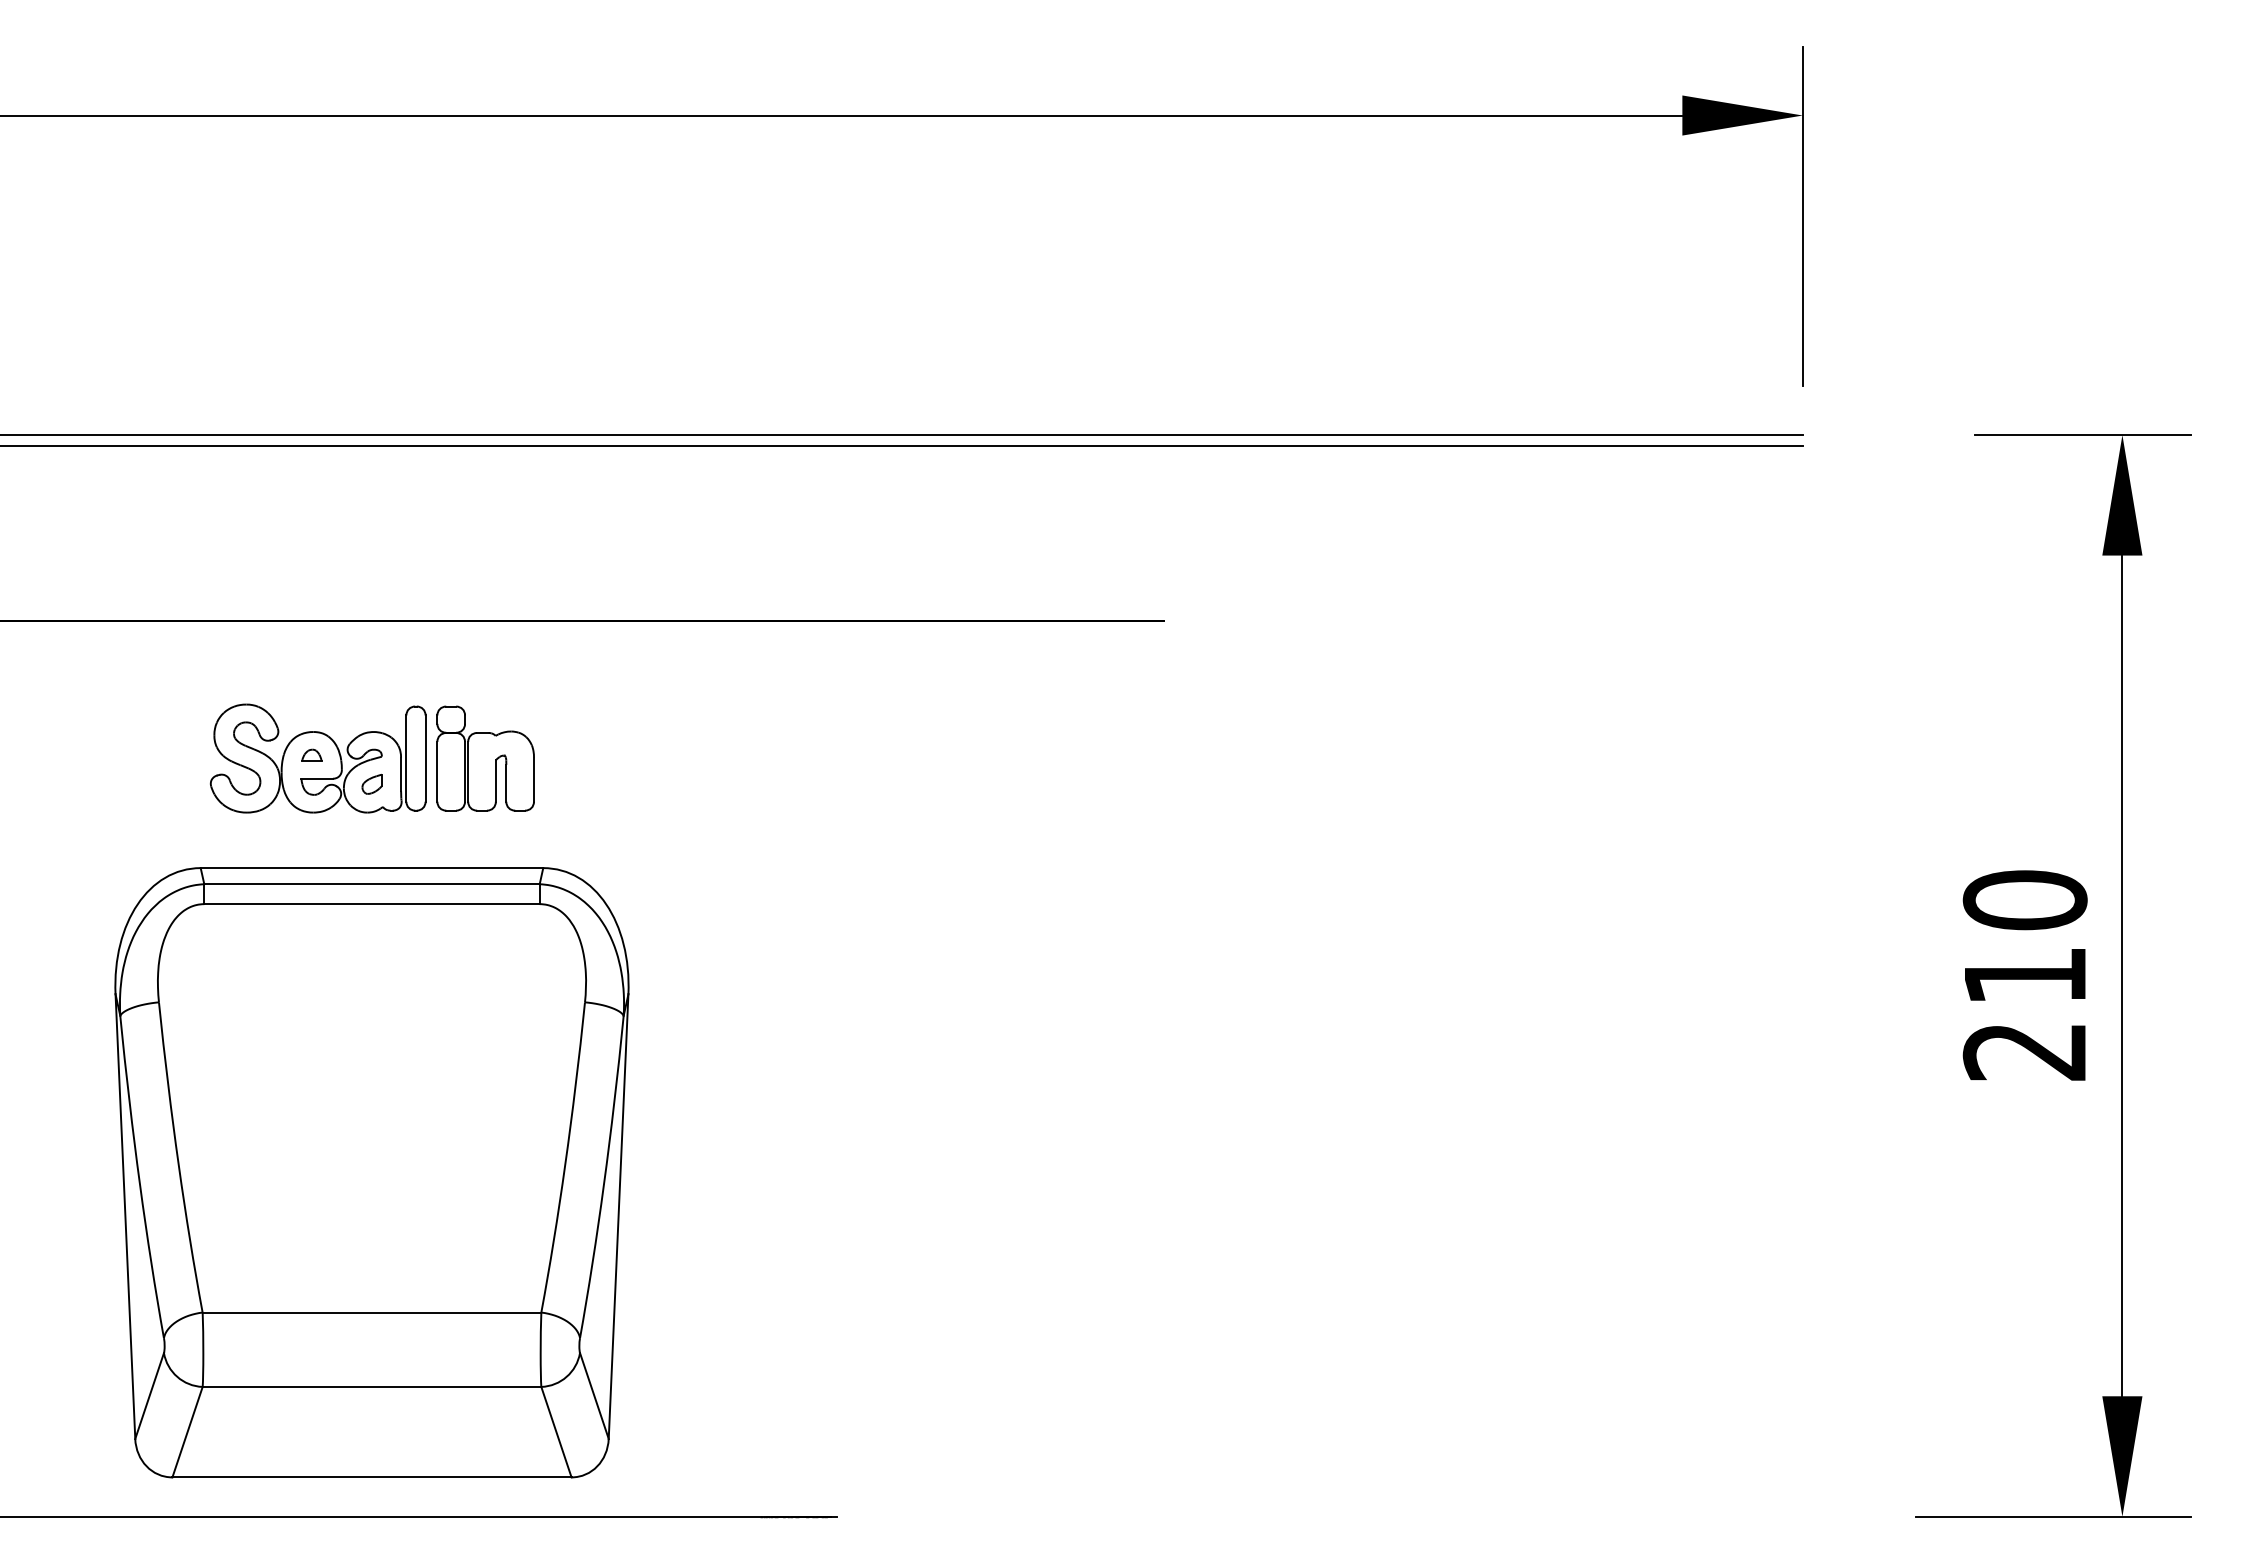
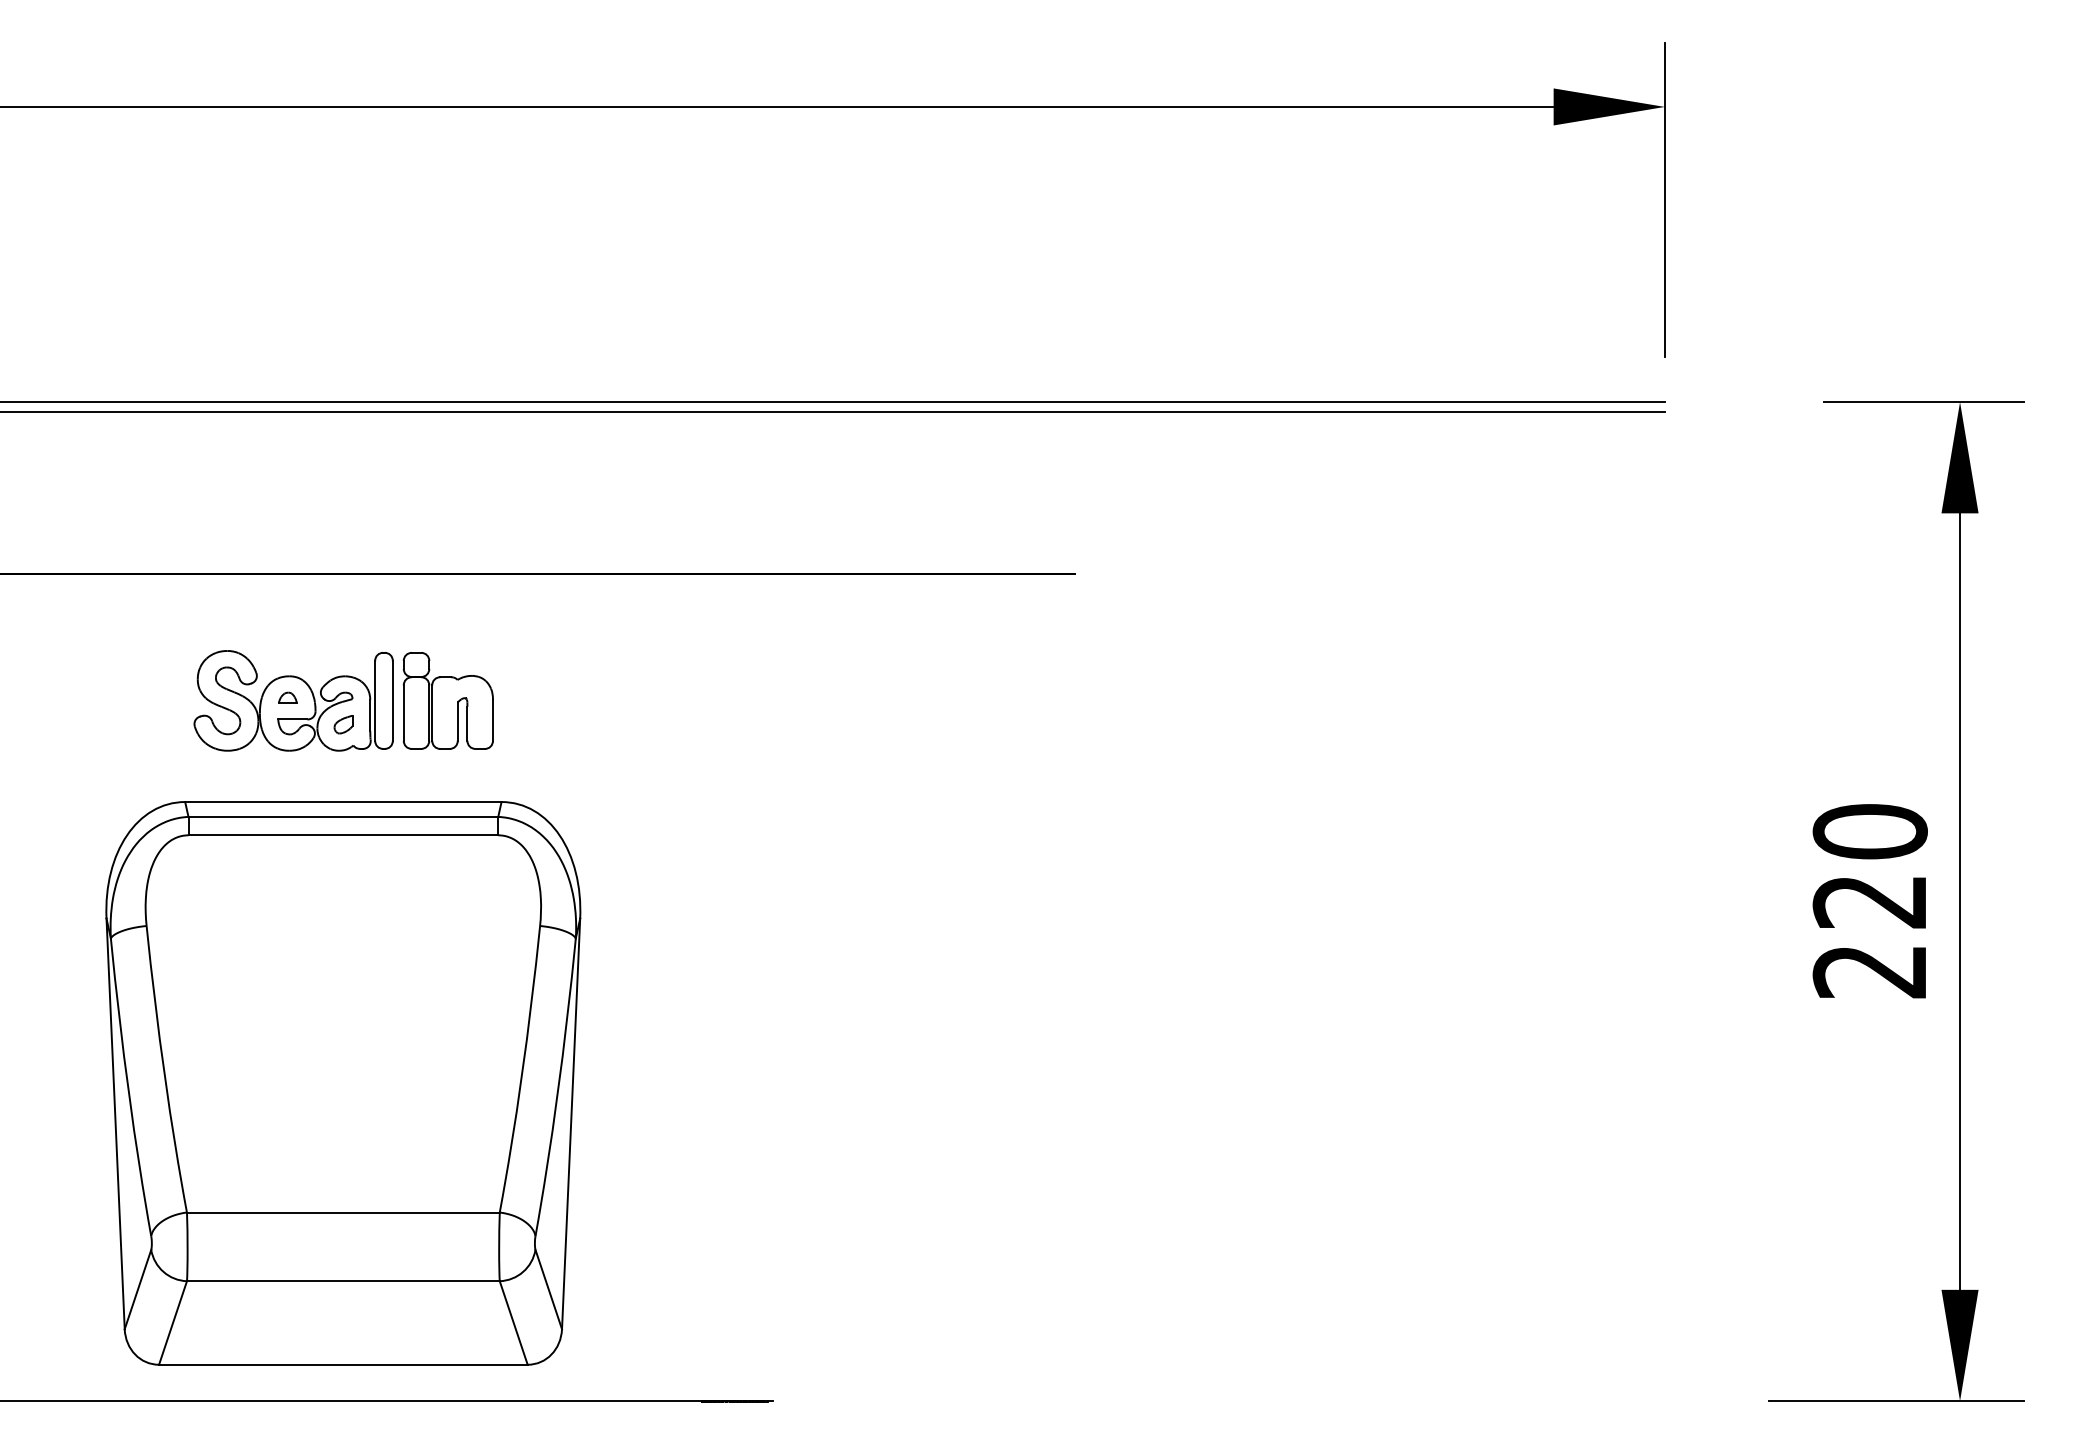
text: (2023, 976) -> (1868, 902), 210 -> 220

